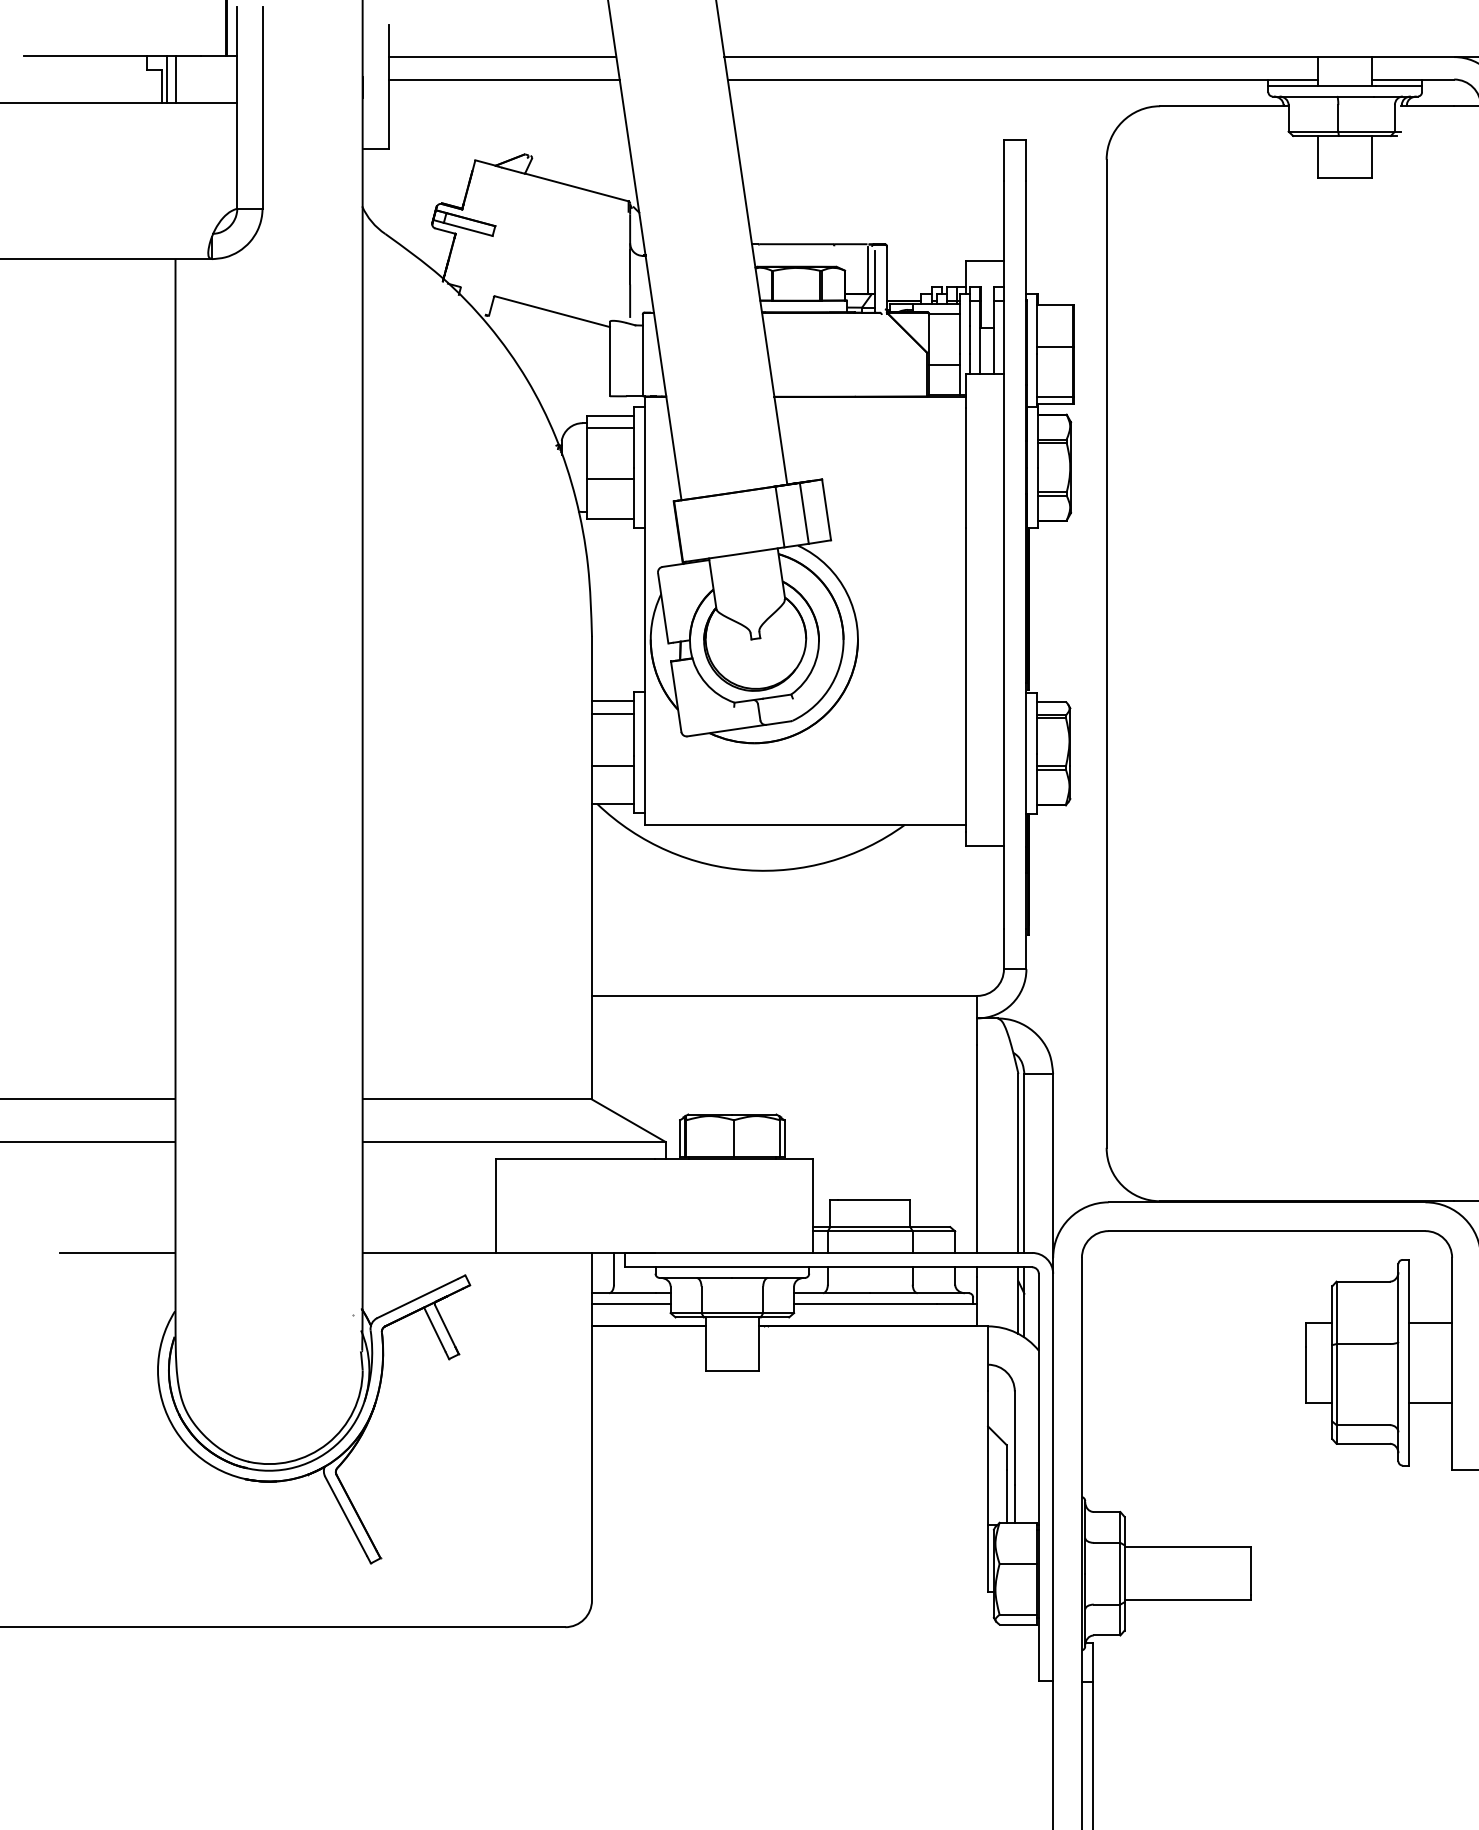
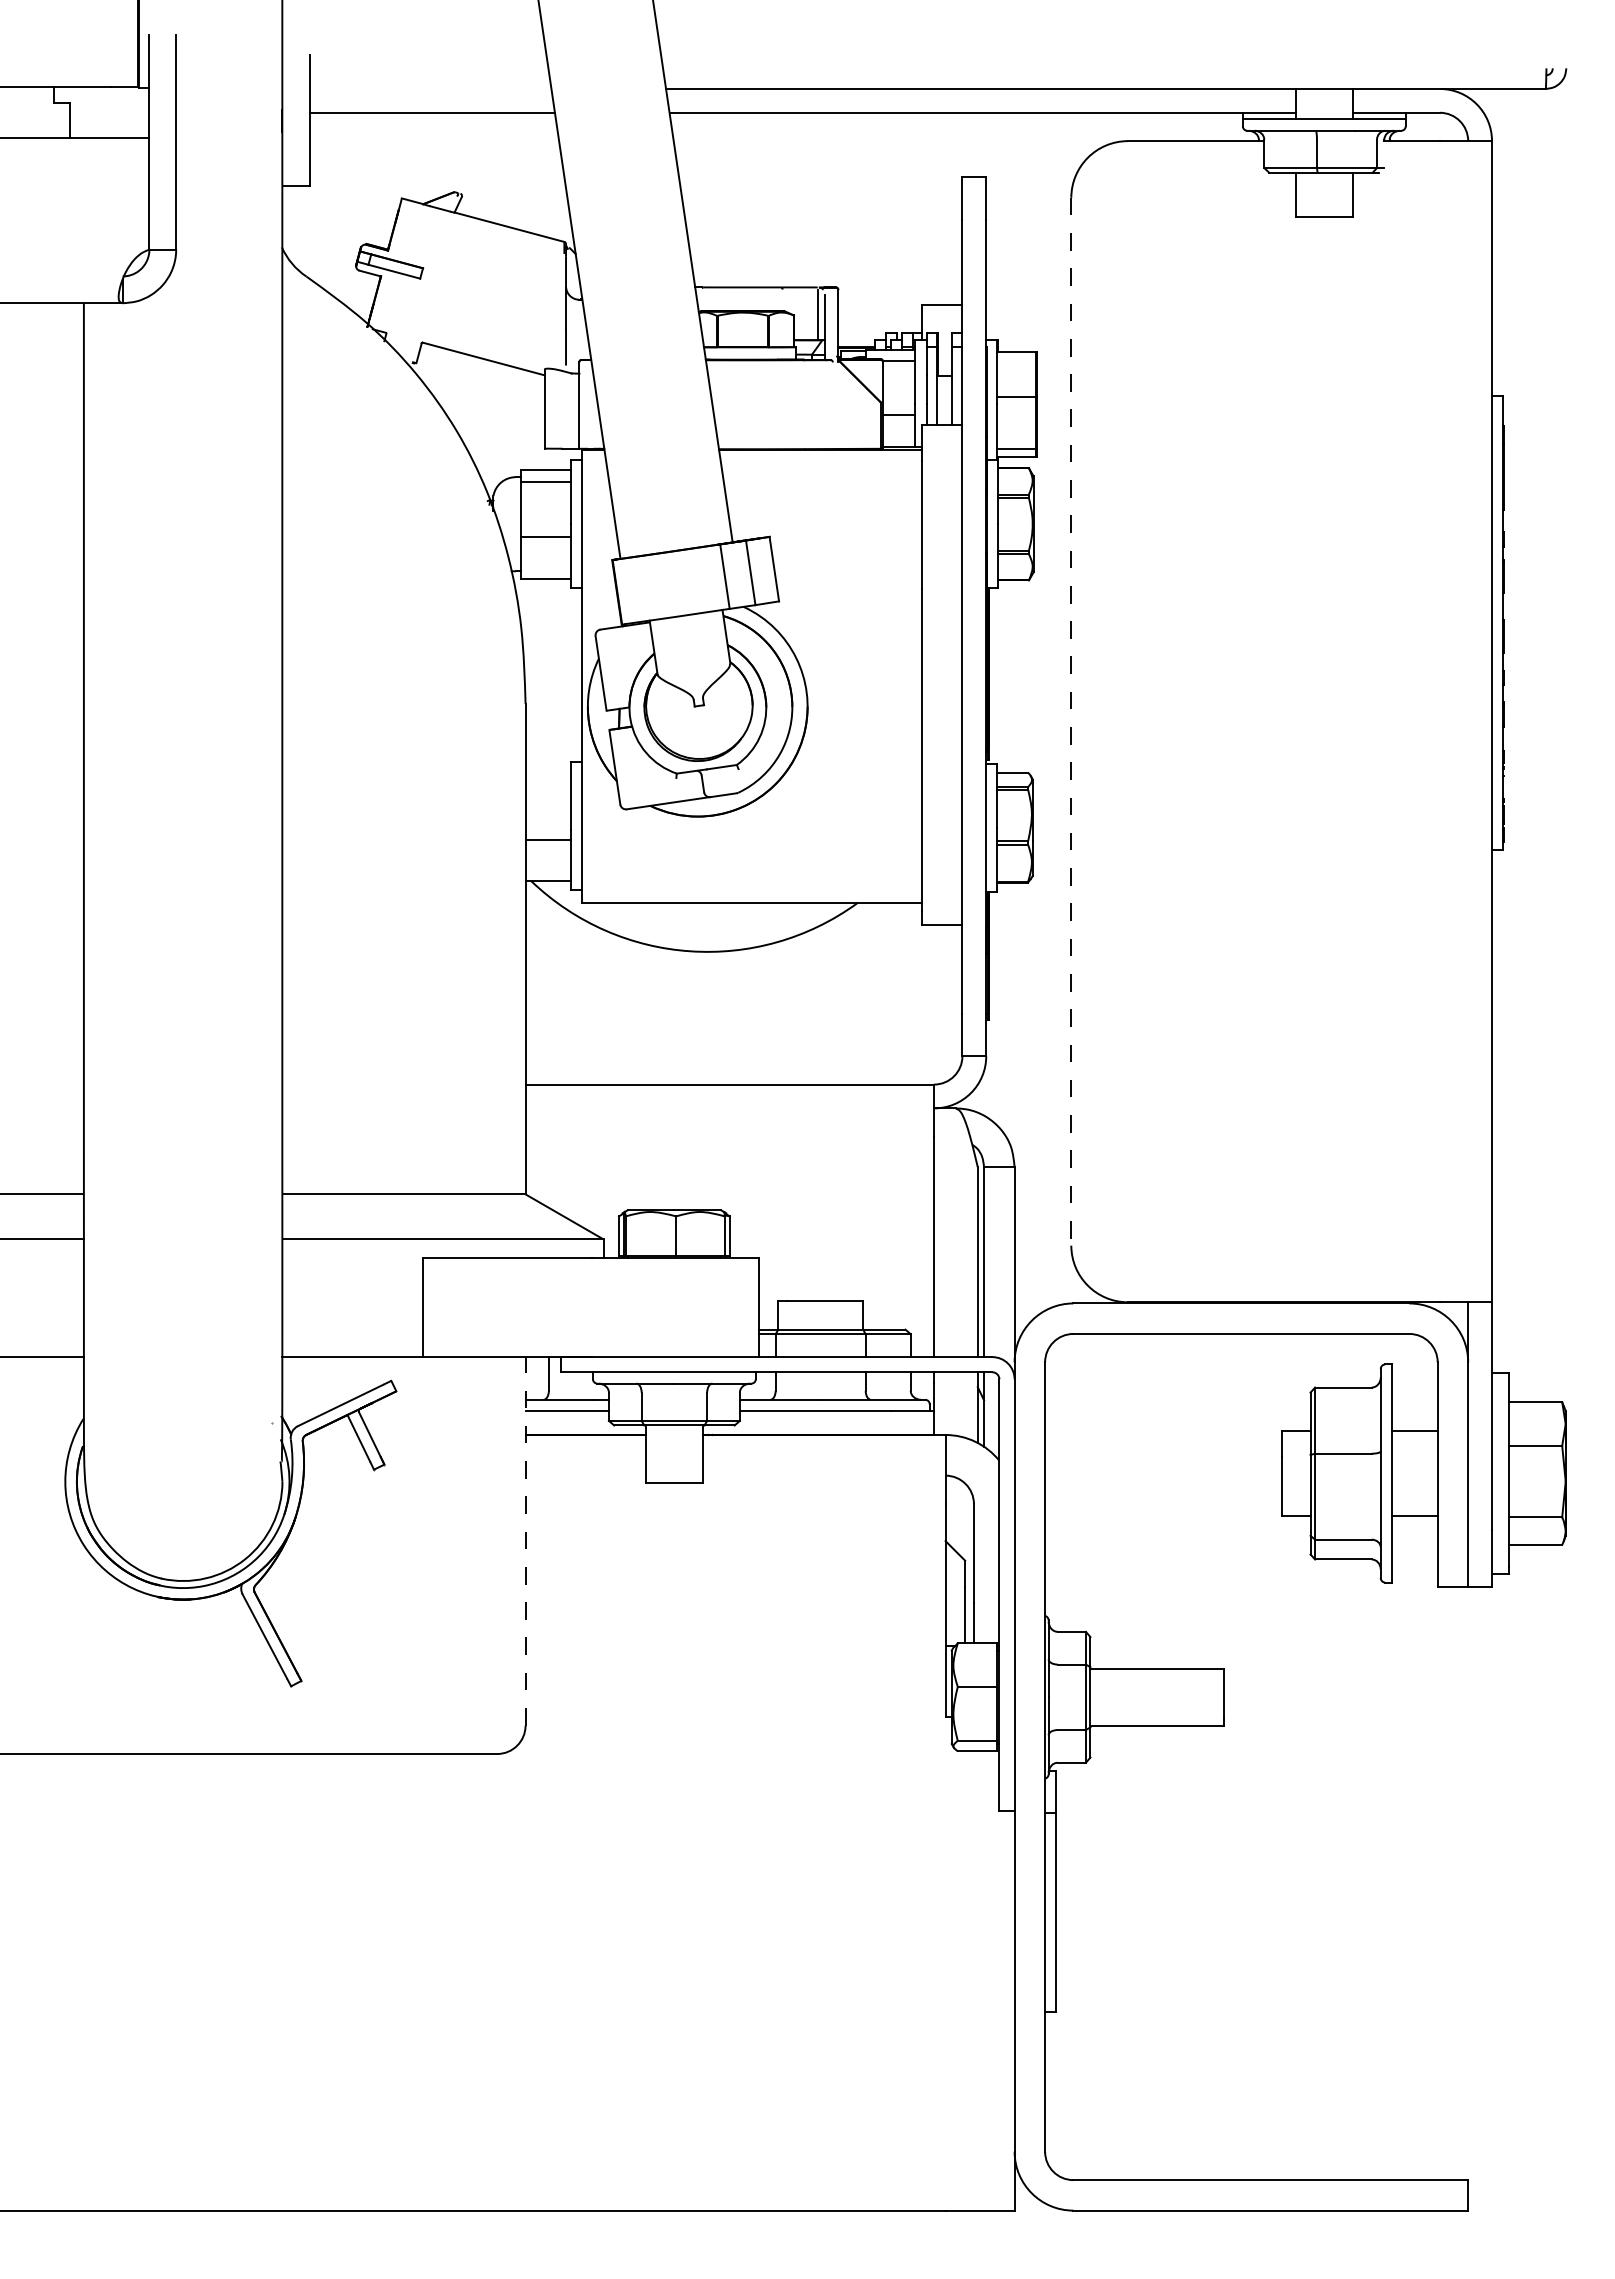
line: (502, 56) -> (430, 88), removed
line: (166, 79) -> (74, 112), removed
line: (175, 79) -> (83, 112), removed
line: (1106, 653) -> (1071, 721), solid -> dashed
line: (612, 700) -> (547, 771), removed
line: (612, 713) -> (547, 785), removed
line: (591, 1425) -> (525, 1540), solid -> dashed

